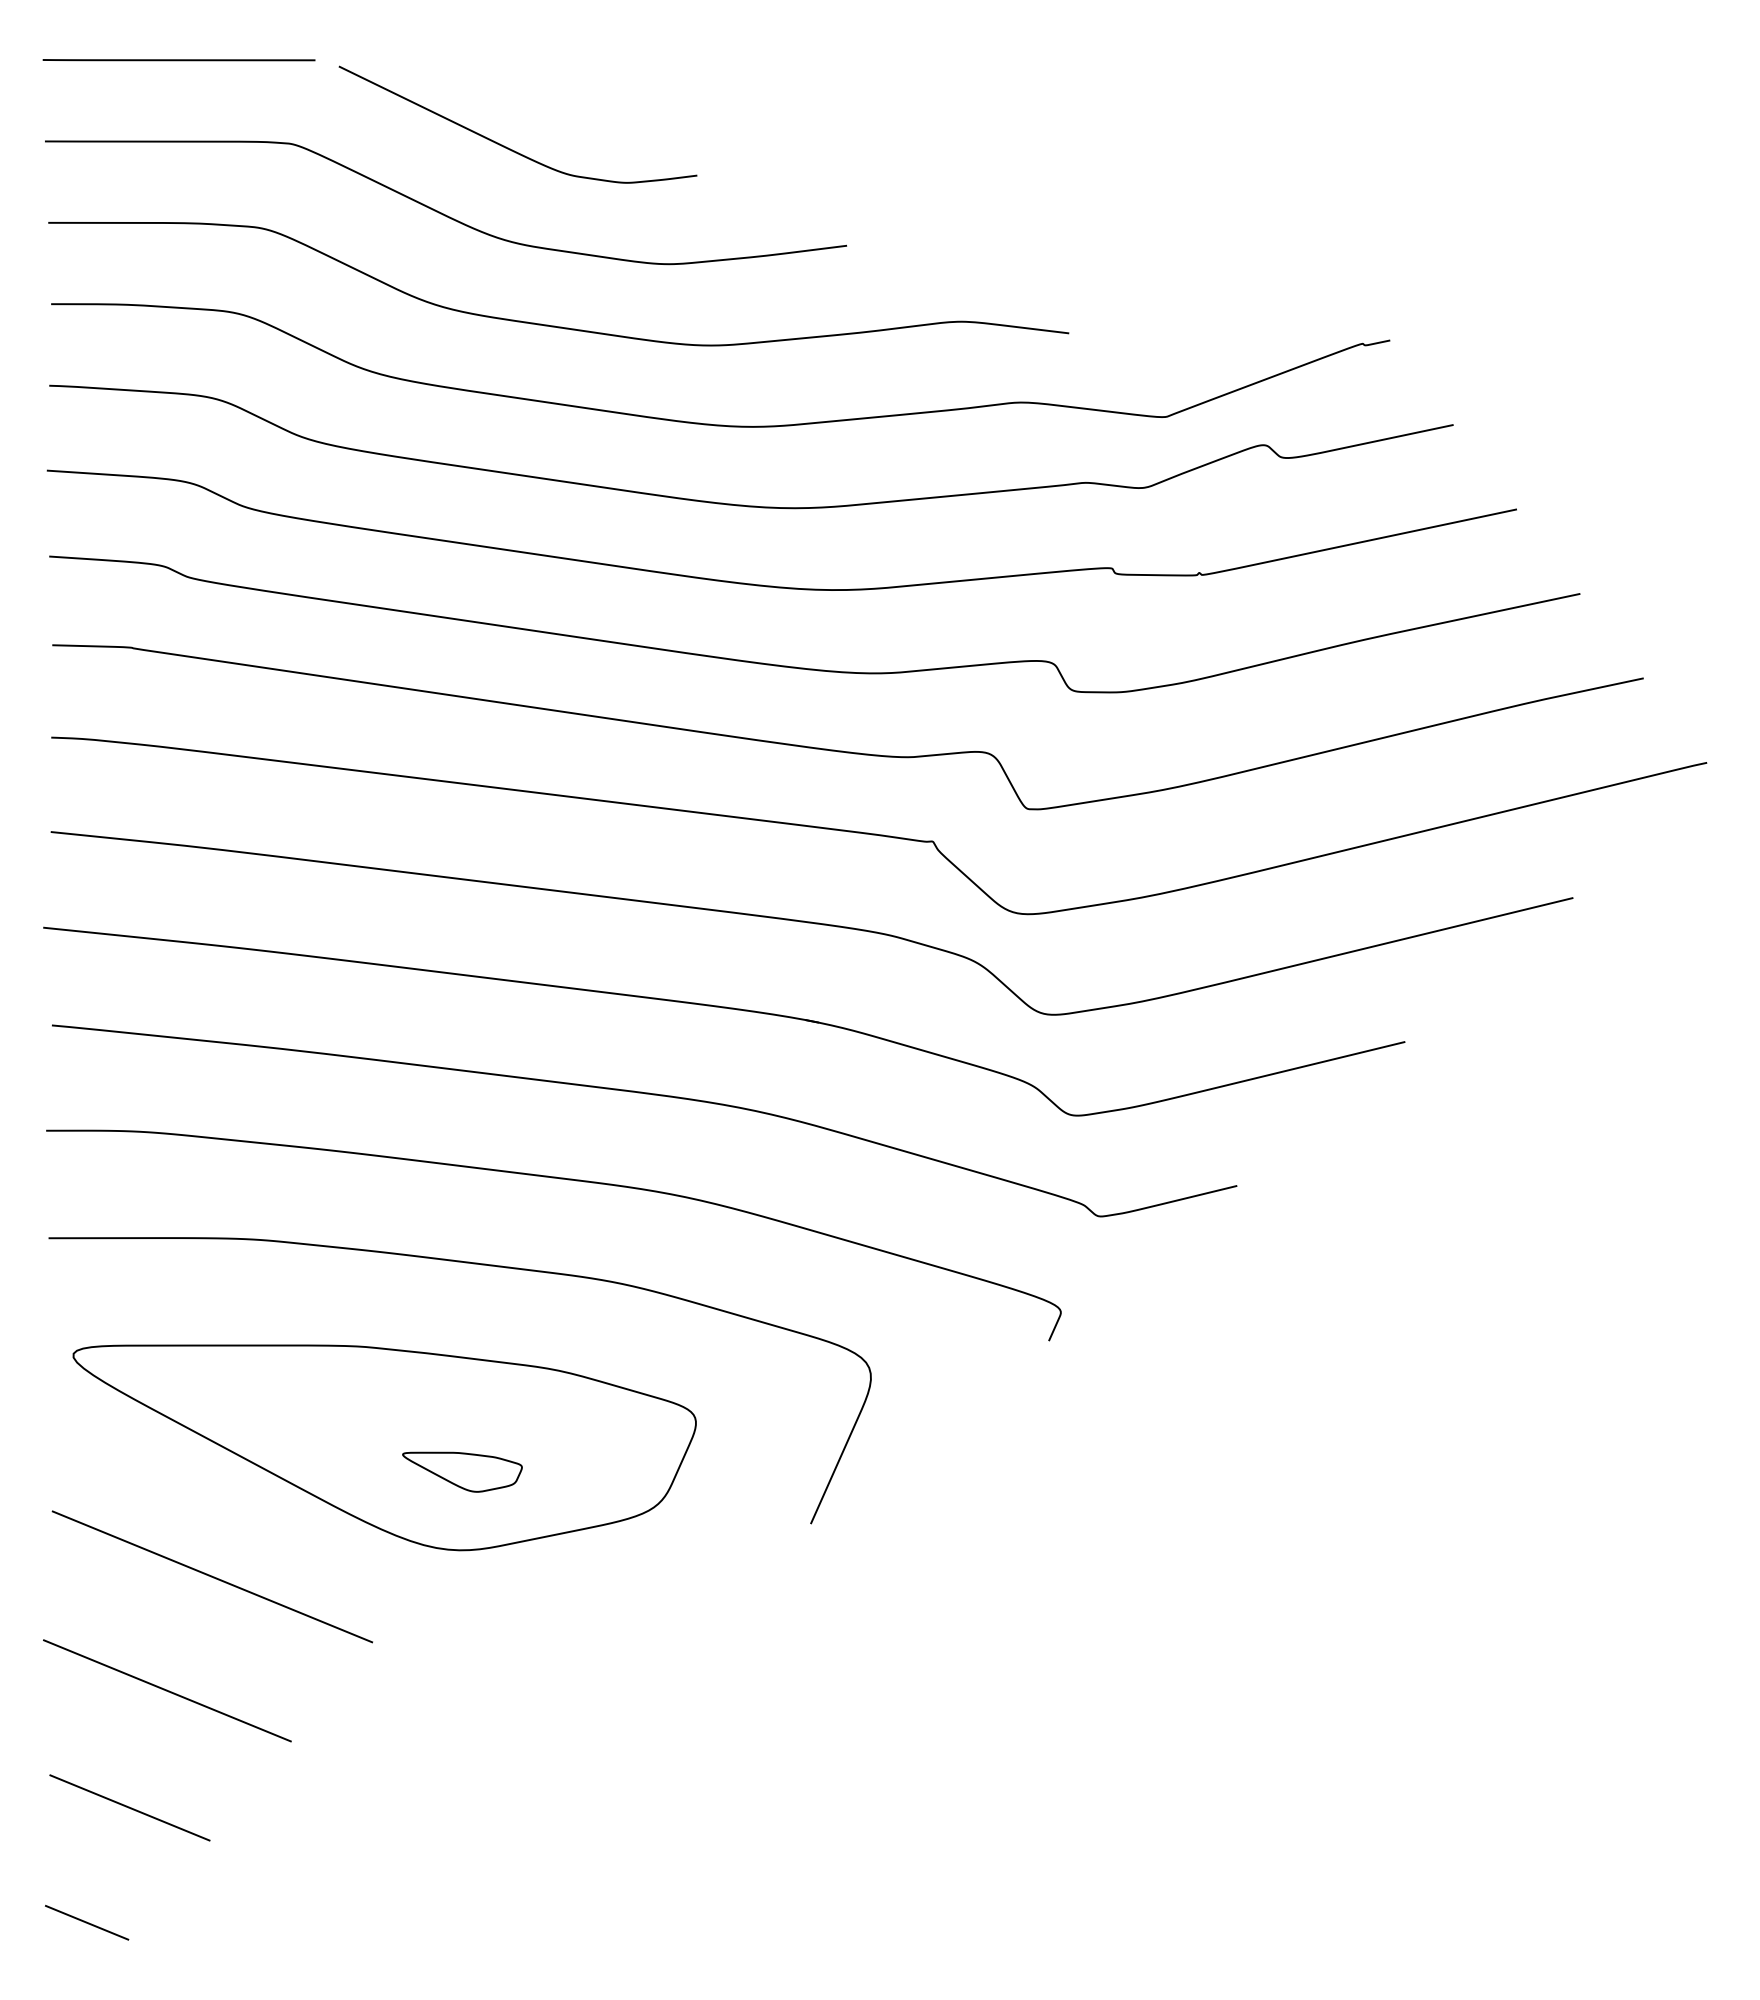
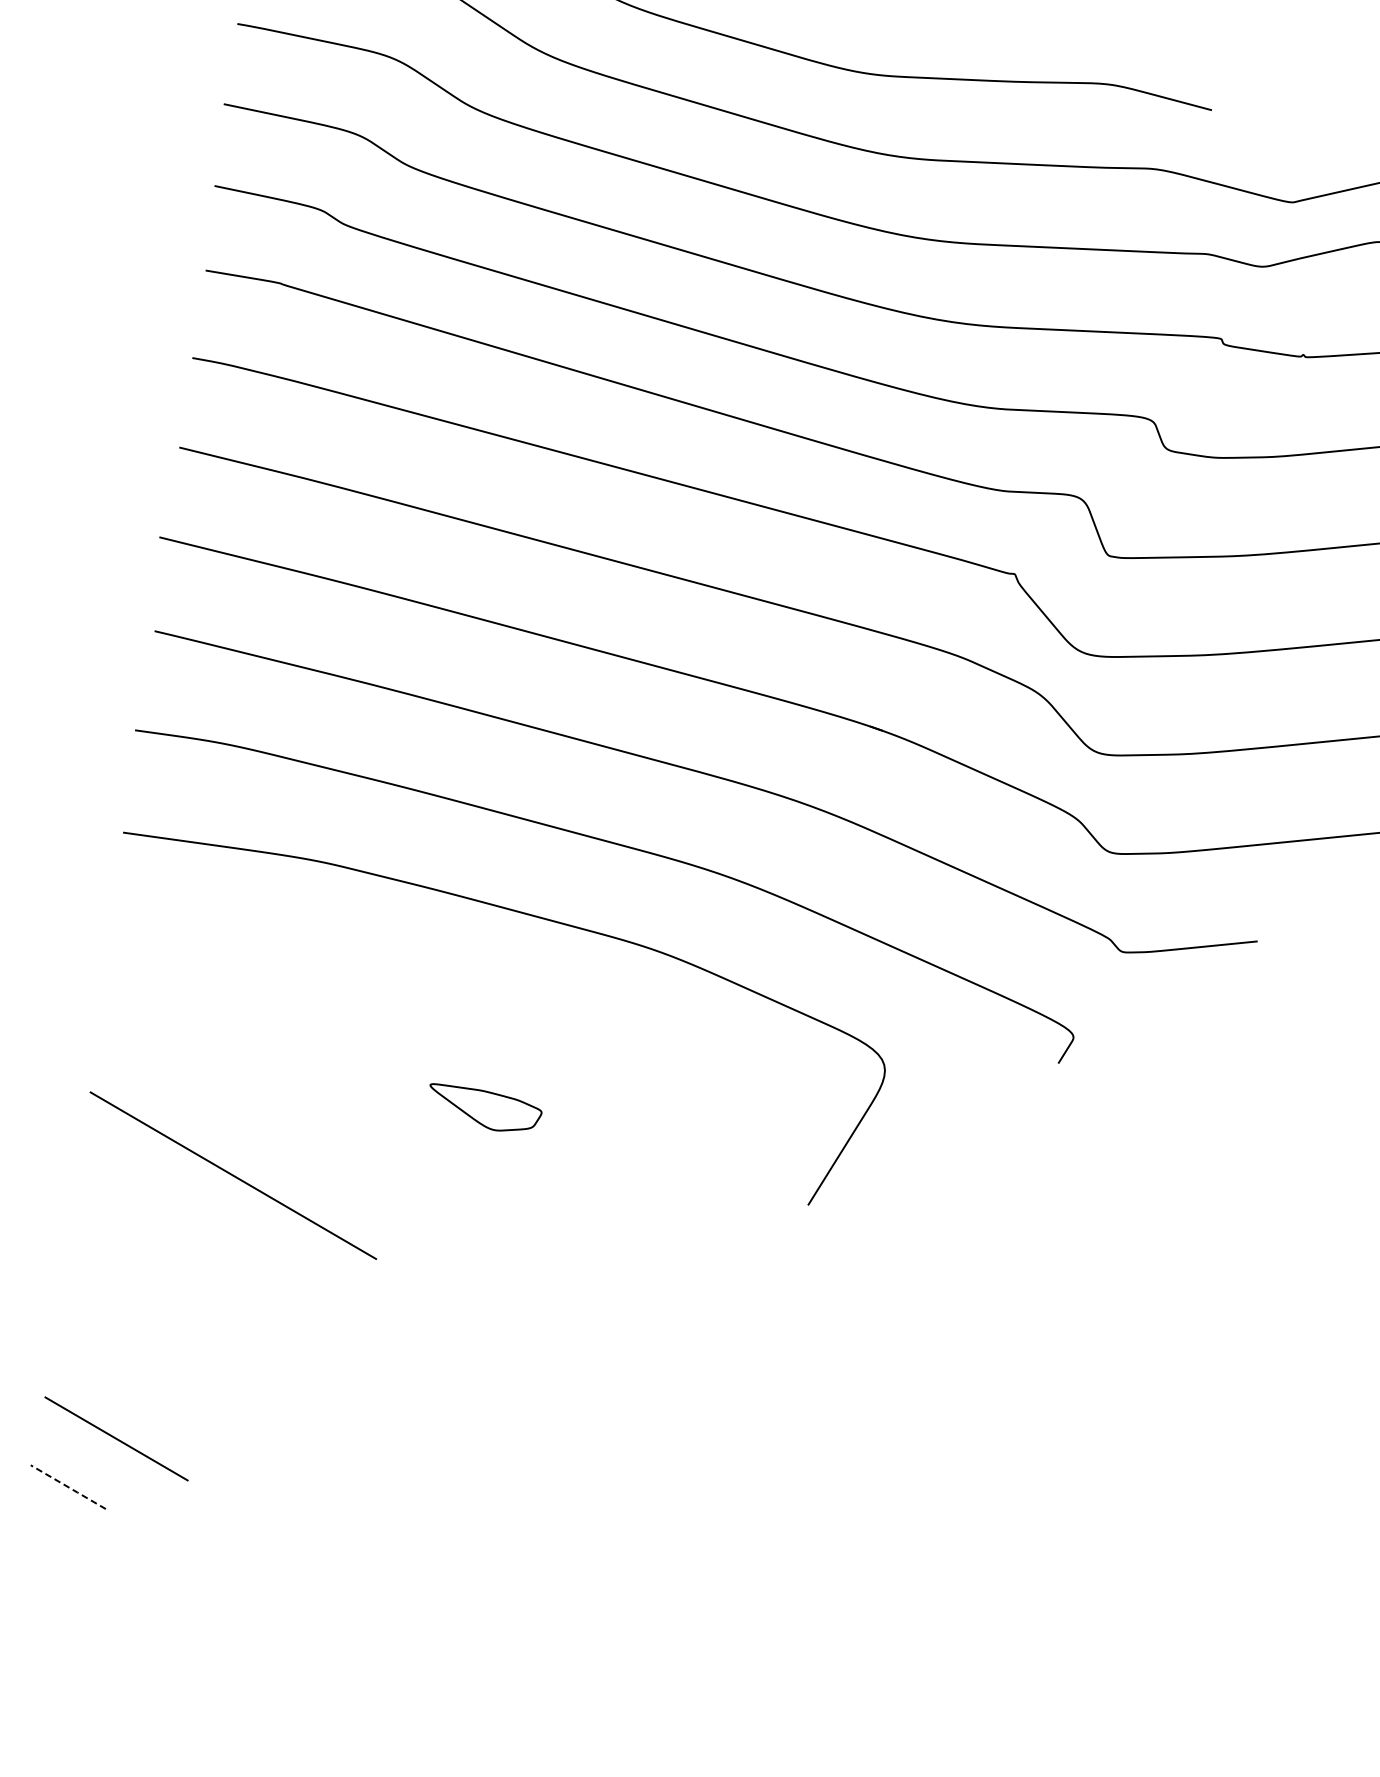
part: (384, 1447) -> (413, 1075), removed
line: (167, 1690) -> (175, 1277), removed
line: (129, 1807) -> (116, 1438), moved
line: (86, 1922) -> (67, 1486), solid -> dashed

